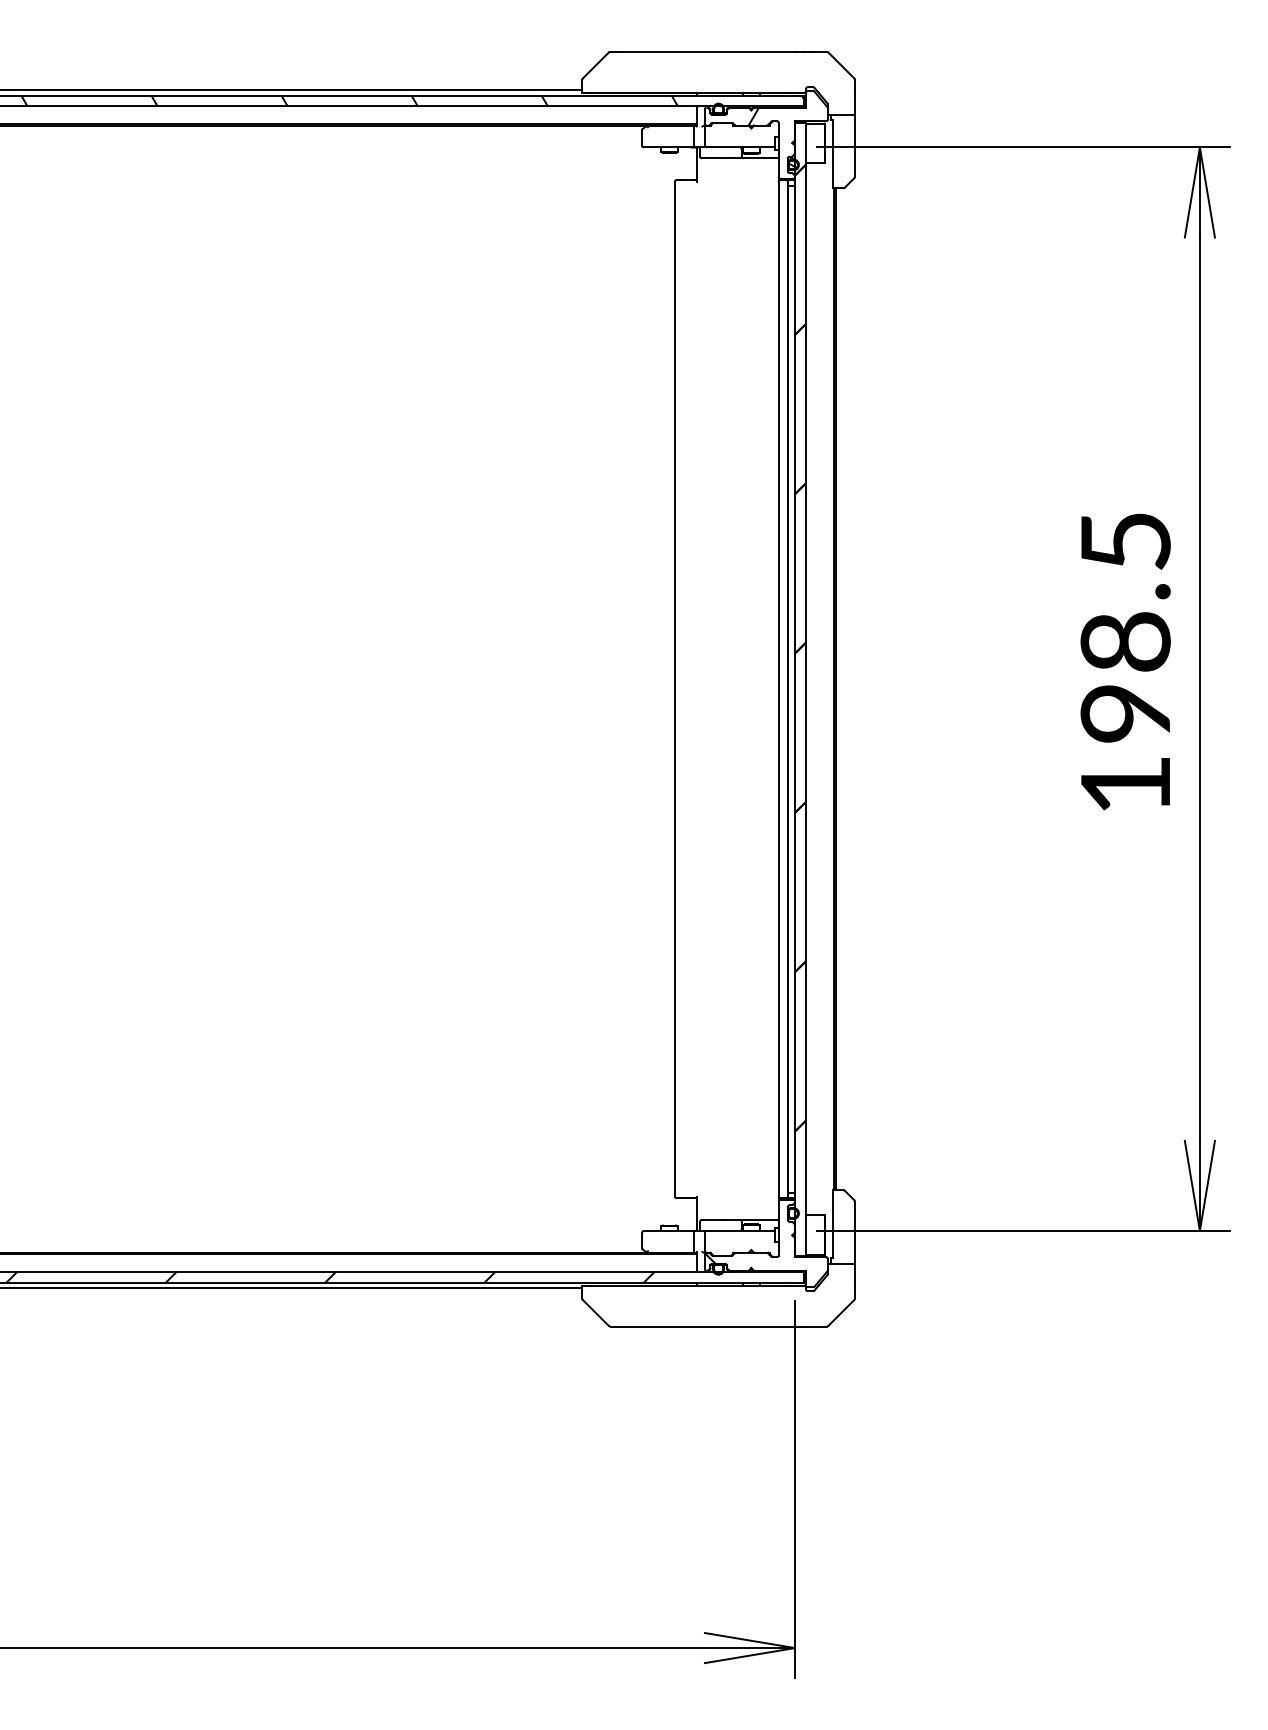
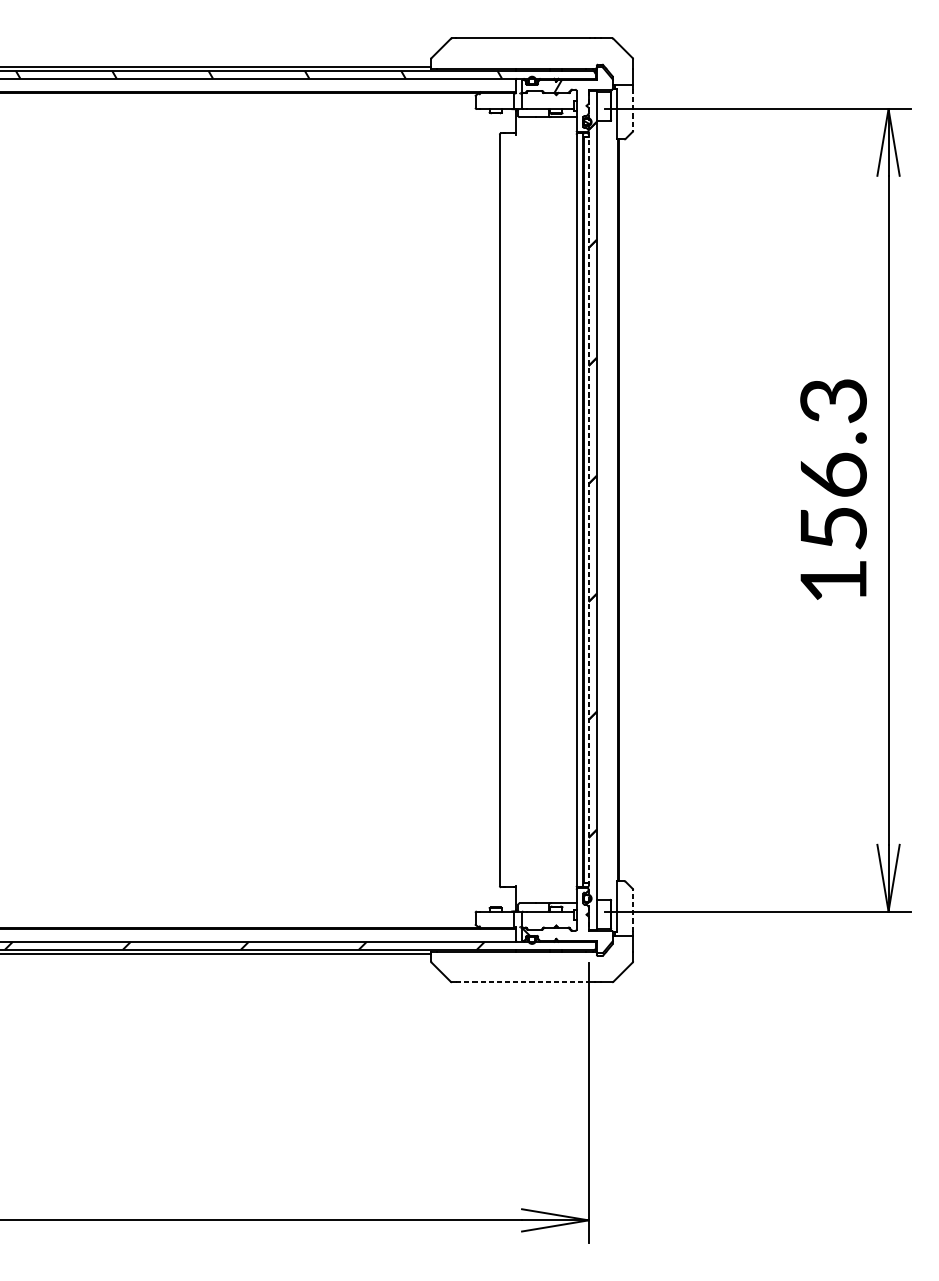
line: (855, 148) -> (633, 109), solid -> dashed
text: (1125, 627) -> (833, 464), 198.5 -> 156.3
line: (795, 689) -> (589, 510), solid -> dashed
line: (855, 1229) -> (633, 910), solid -> dashed
line: (706, 1326) -> (523, 982), solid -> dashed

